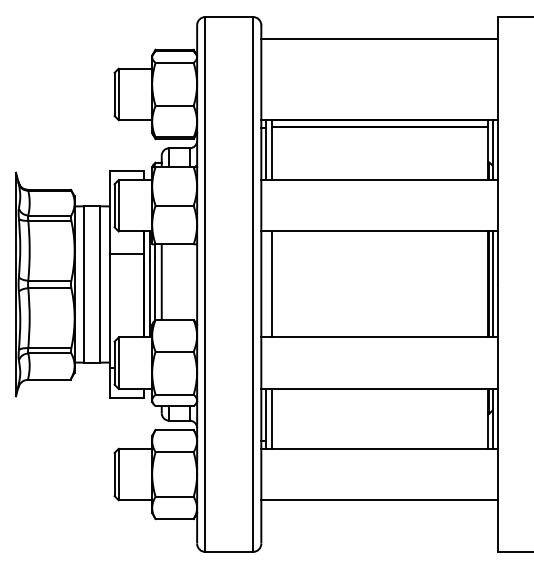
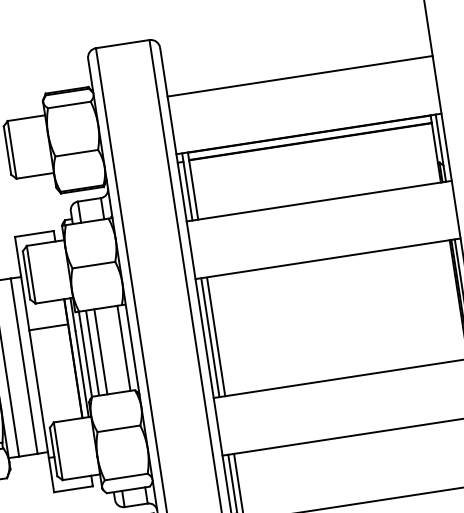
line: (379, 38) -> (300, 76), moved
line: (169, 282) -> (101, 352), added
line: (189, 282) -> (123, 348), added
line: (266, 284) -> (210, 337), added

